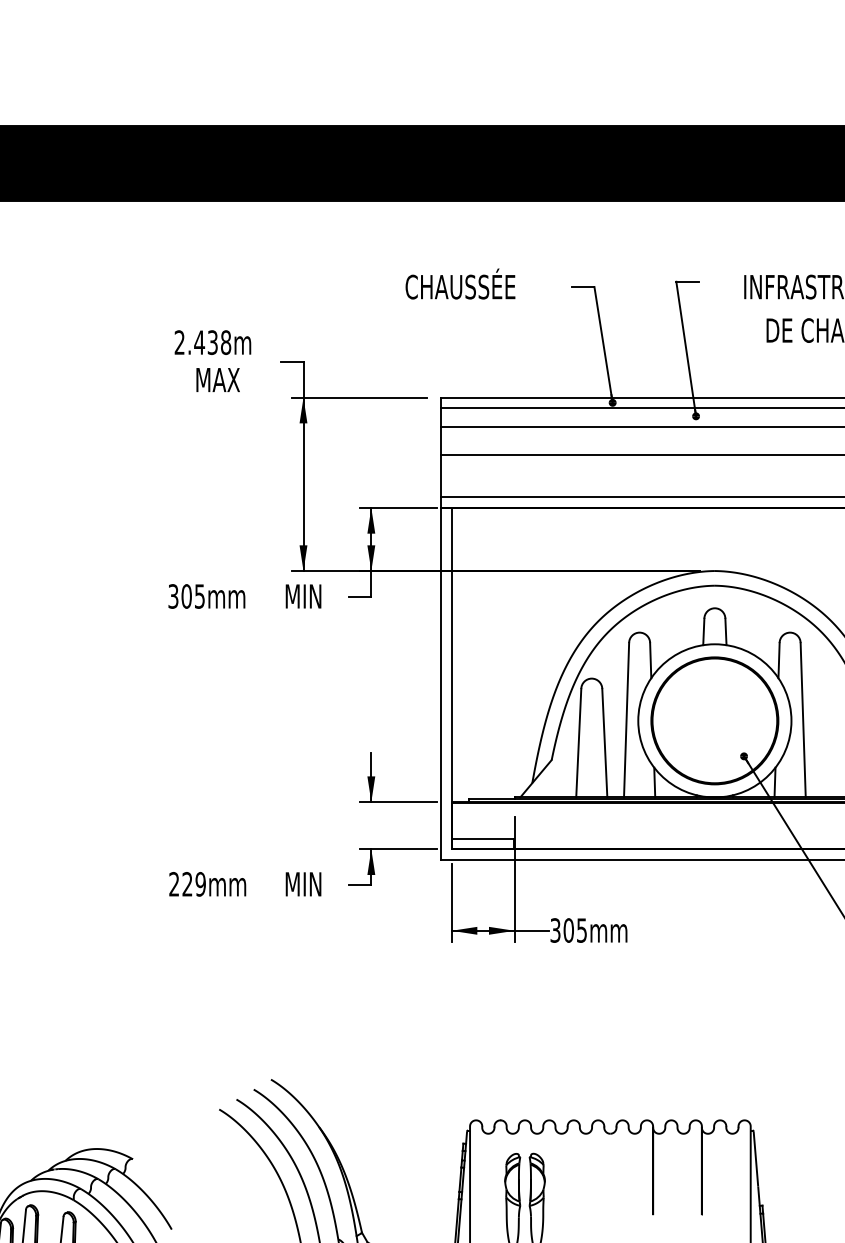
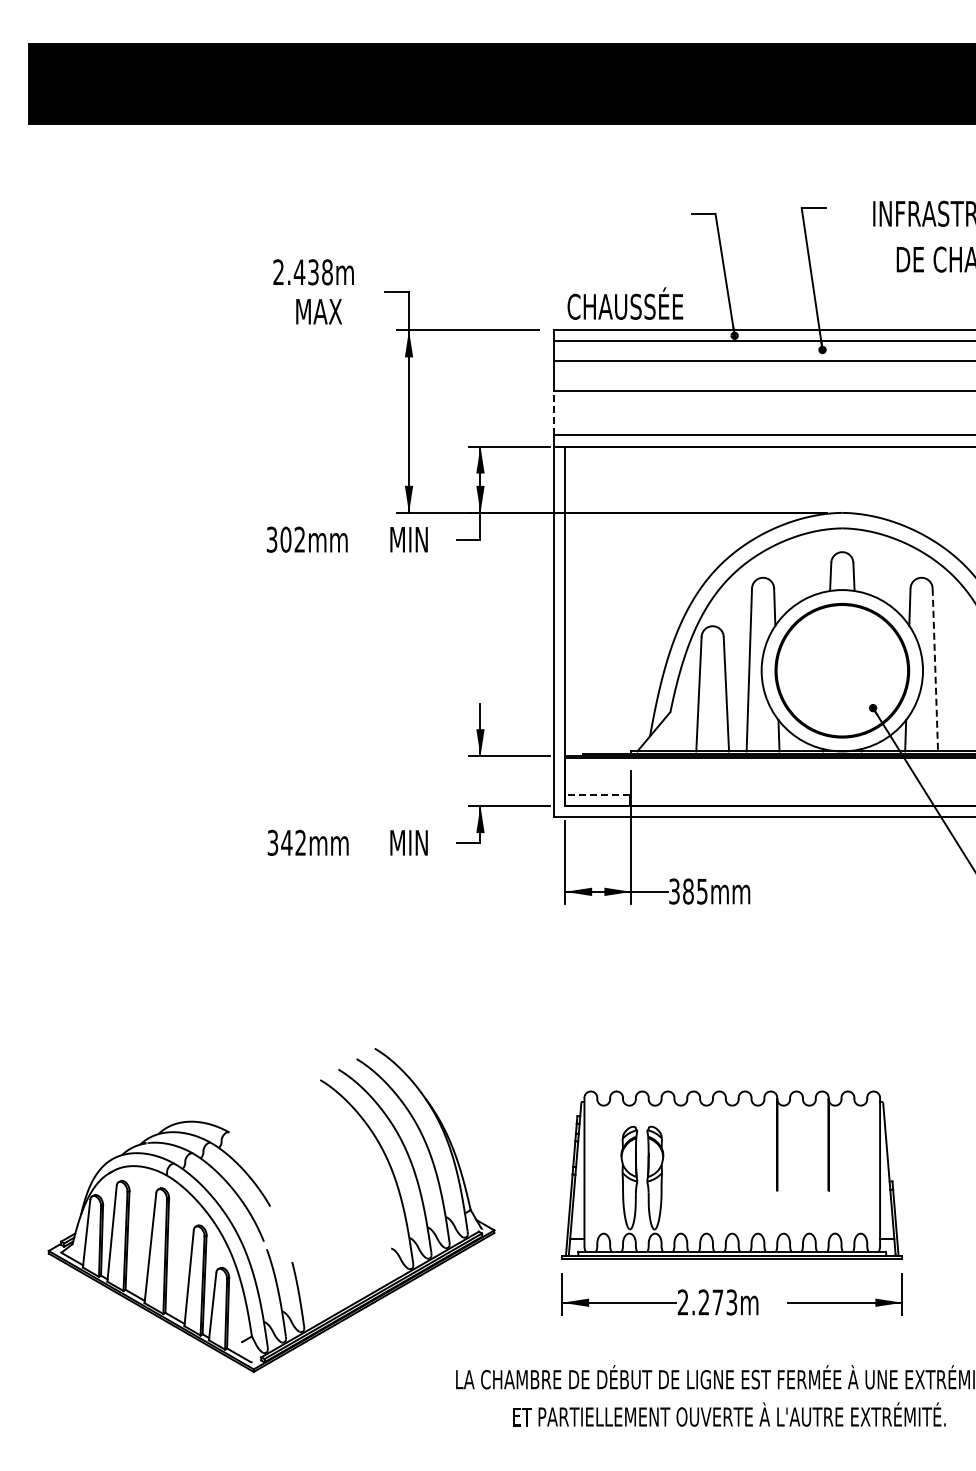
text: (460, 283) -> (625, 303), moved
line: (441, 475) -> (554, 412), solid -> dashed
text: (199, 596) -> (299, 539), 305mm -> 302mm
line: (803, 720) -> (935, 670), solid -> dashed
line: (482, 838) -> (597, 794), solid -> dashed
text: (187, 883) -> (286, 842), 229mm -> 342mm
text: (568, 930) -> (688, 891), 305mm -> 385mm

